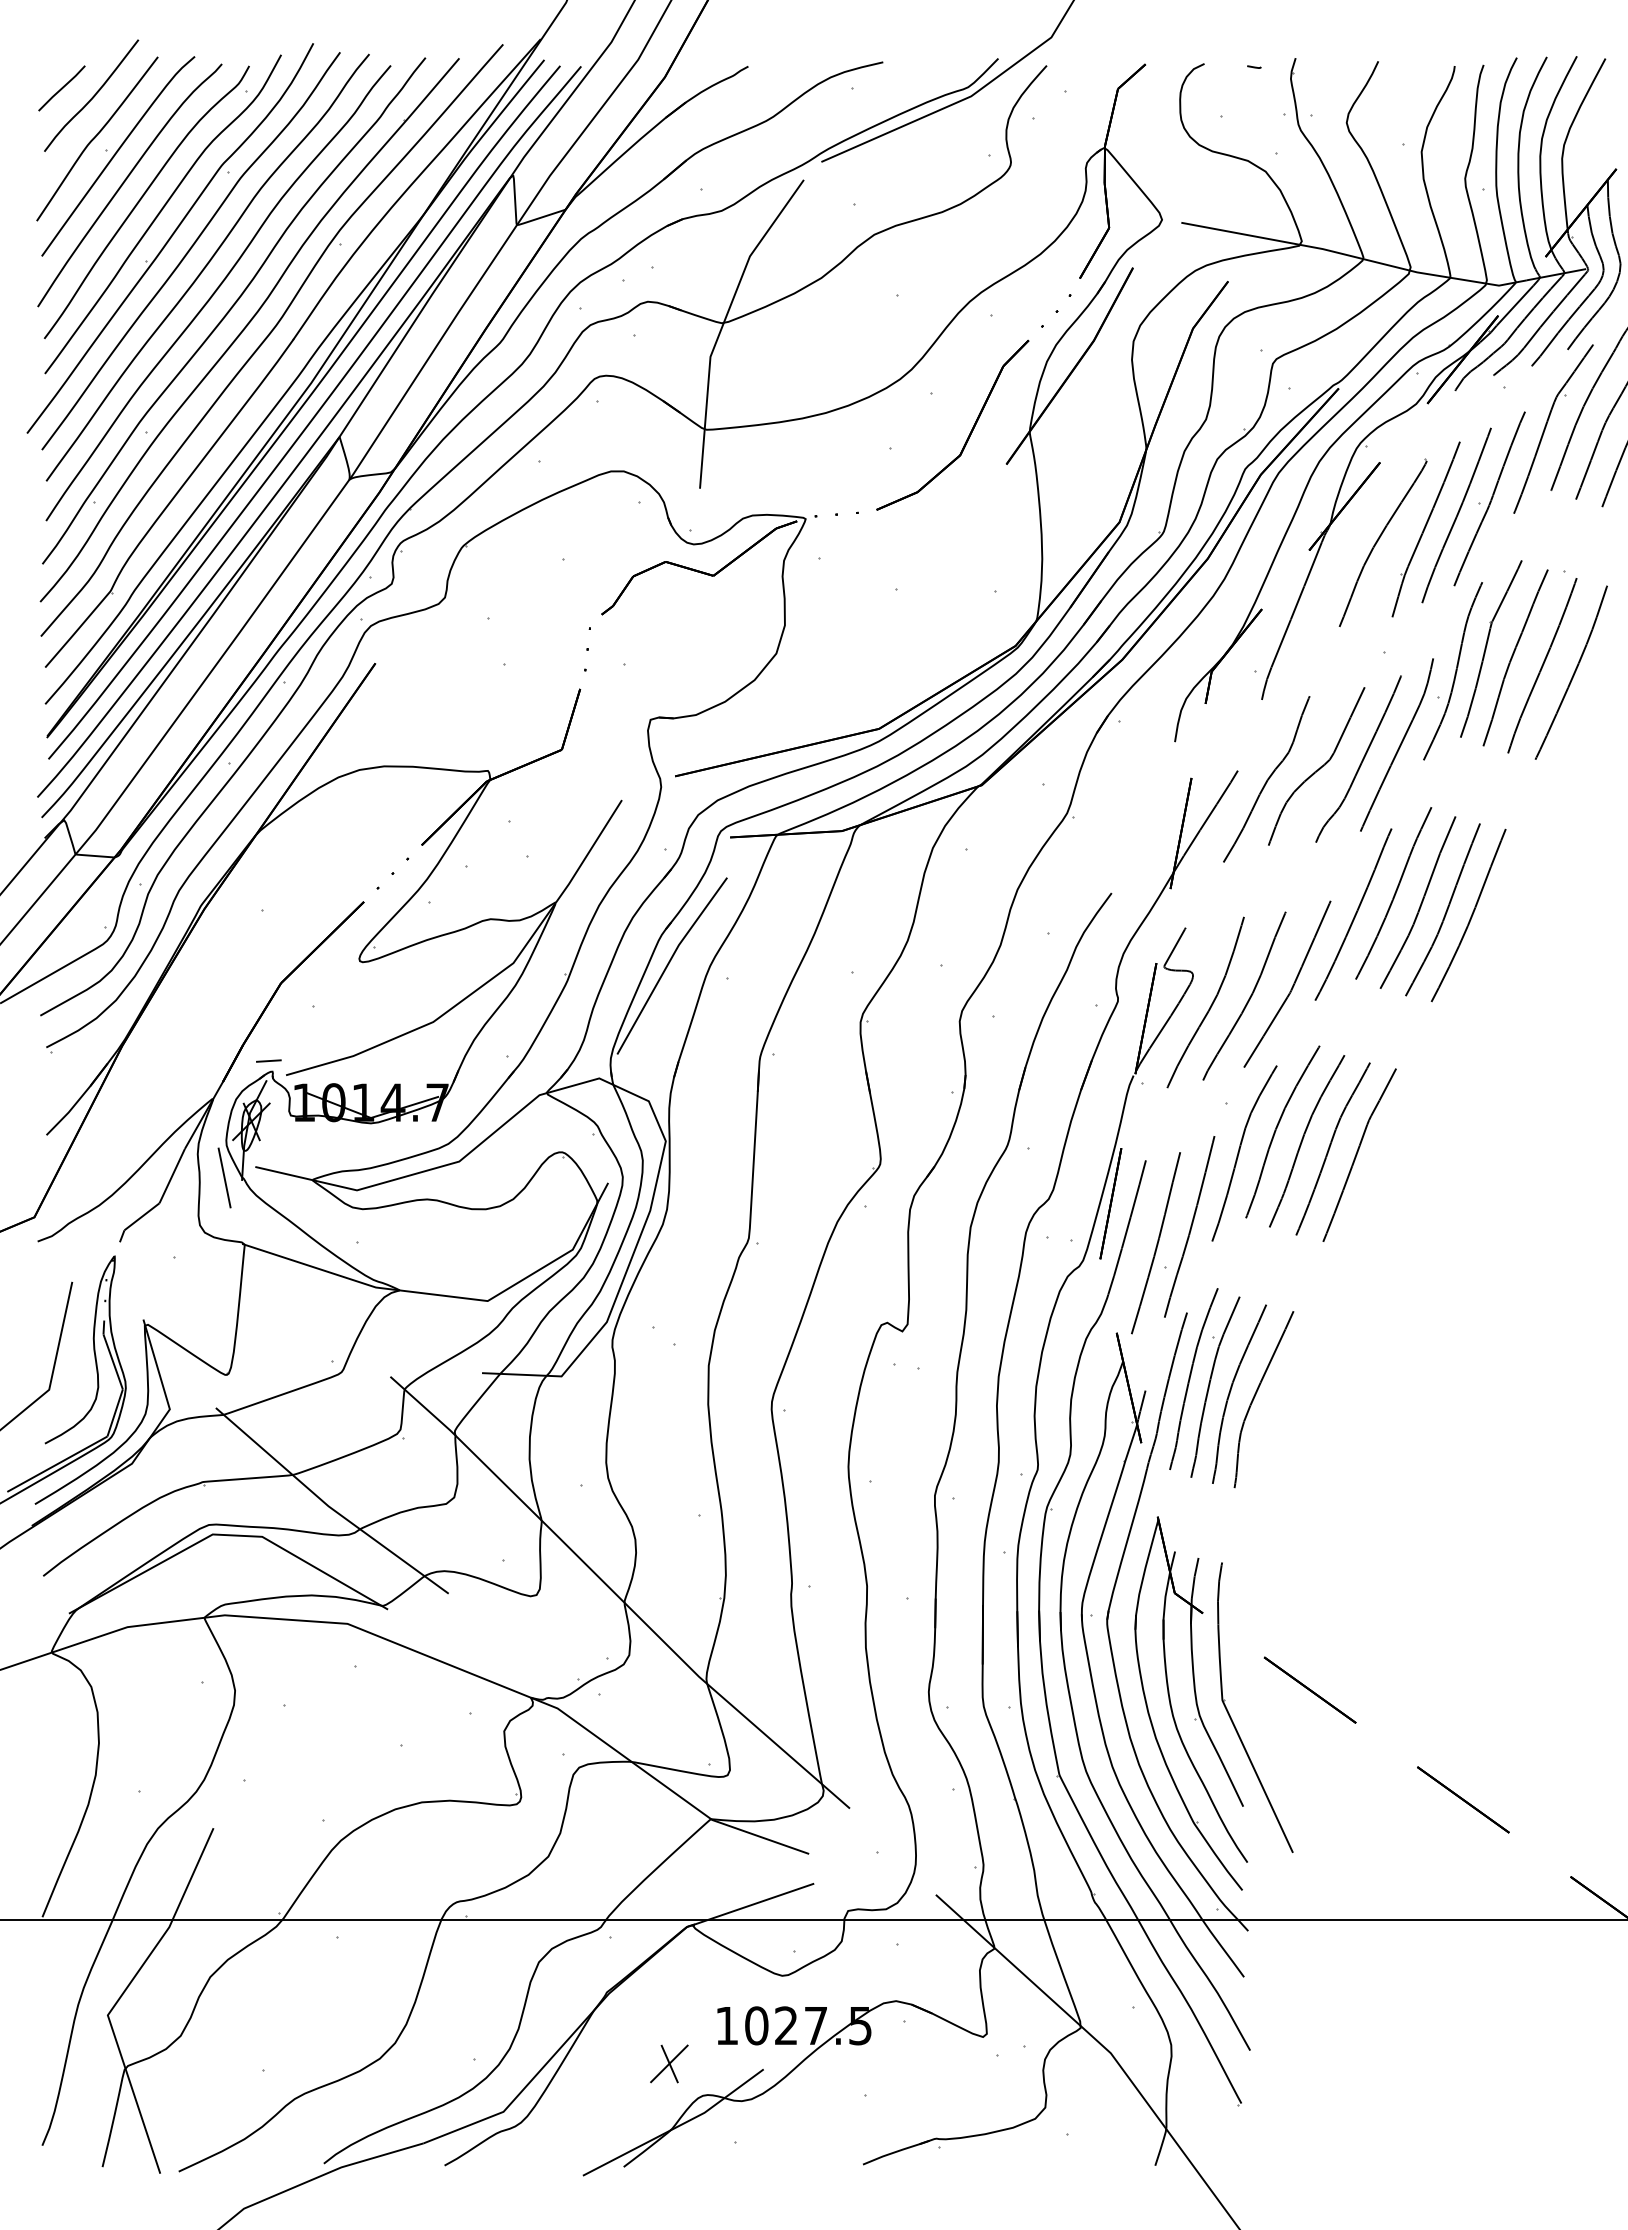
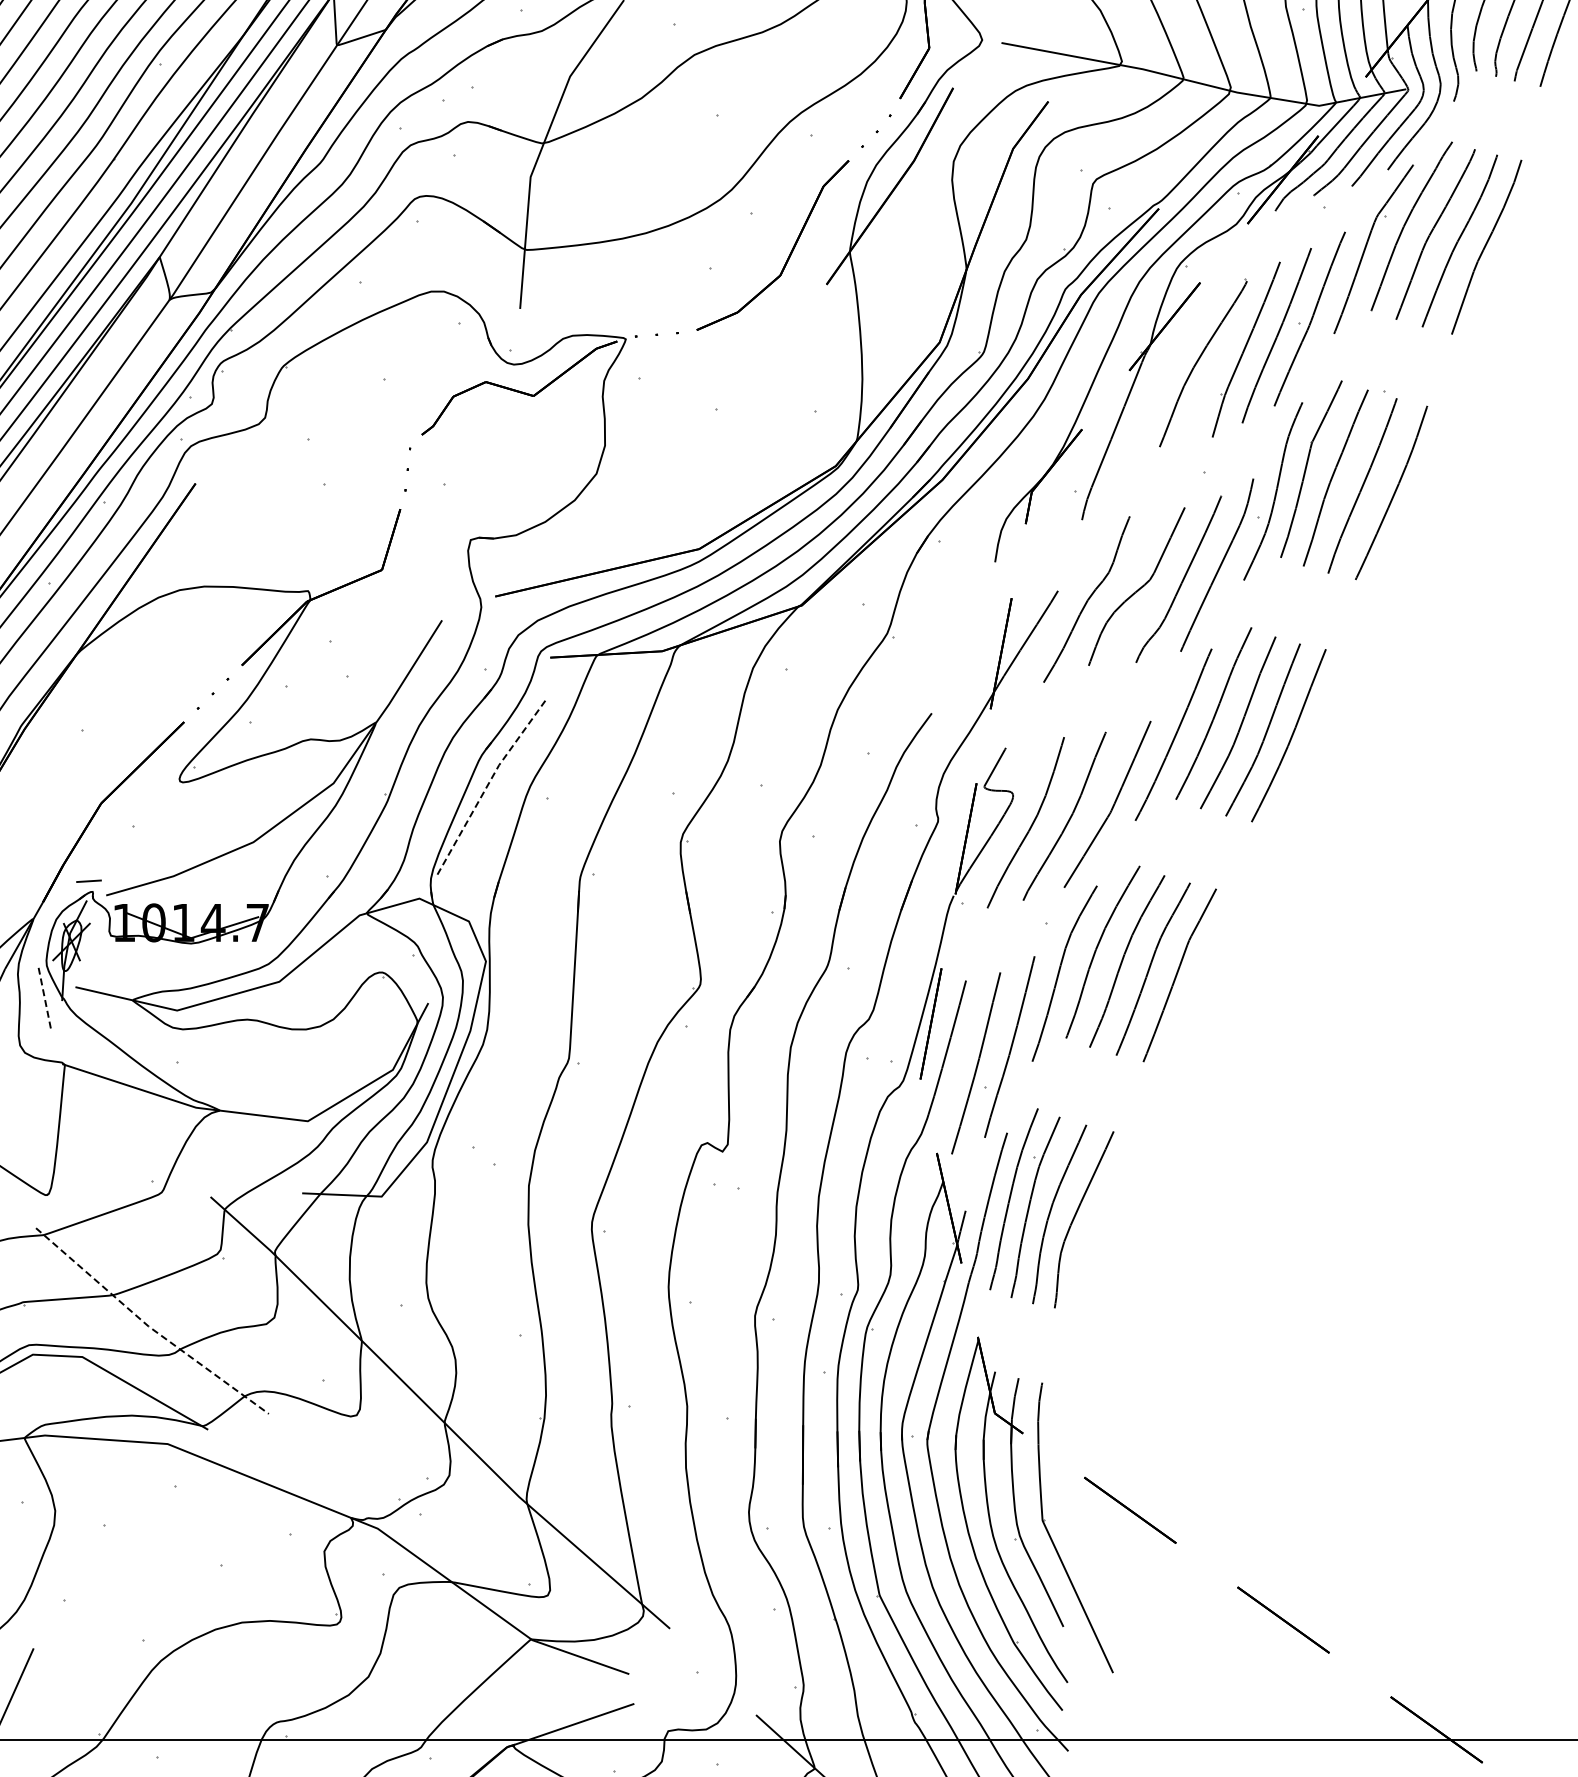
line: (668, 963) -> (488, 783), solid -> dashed
line: (224, 1177) -> (44, 997), solid -> dashed
line: (328, 1506) -> (148, 1326), solid -> dashed

